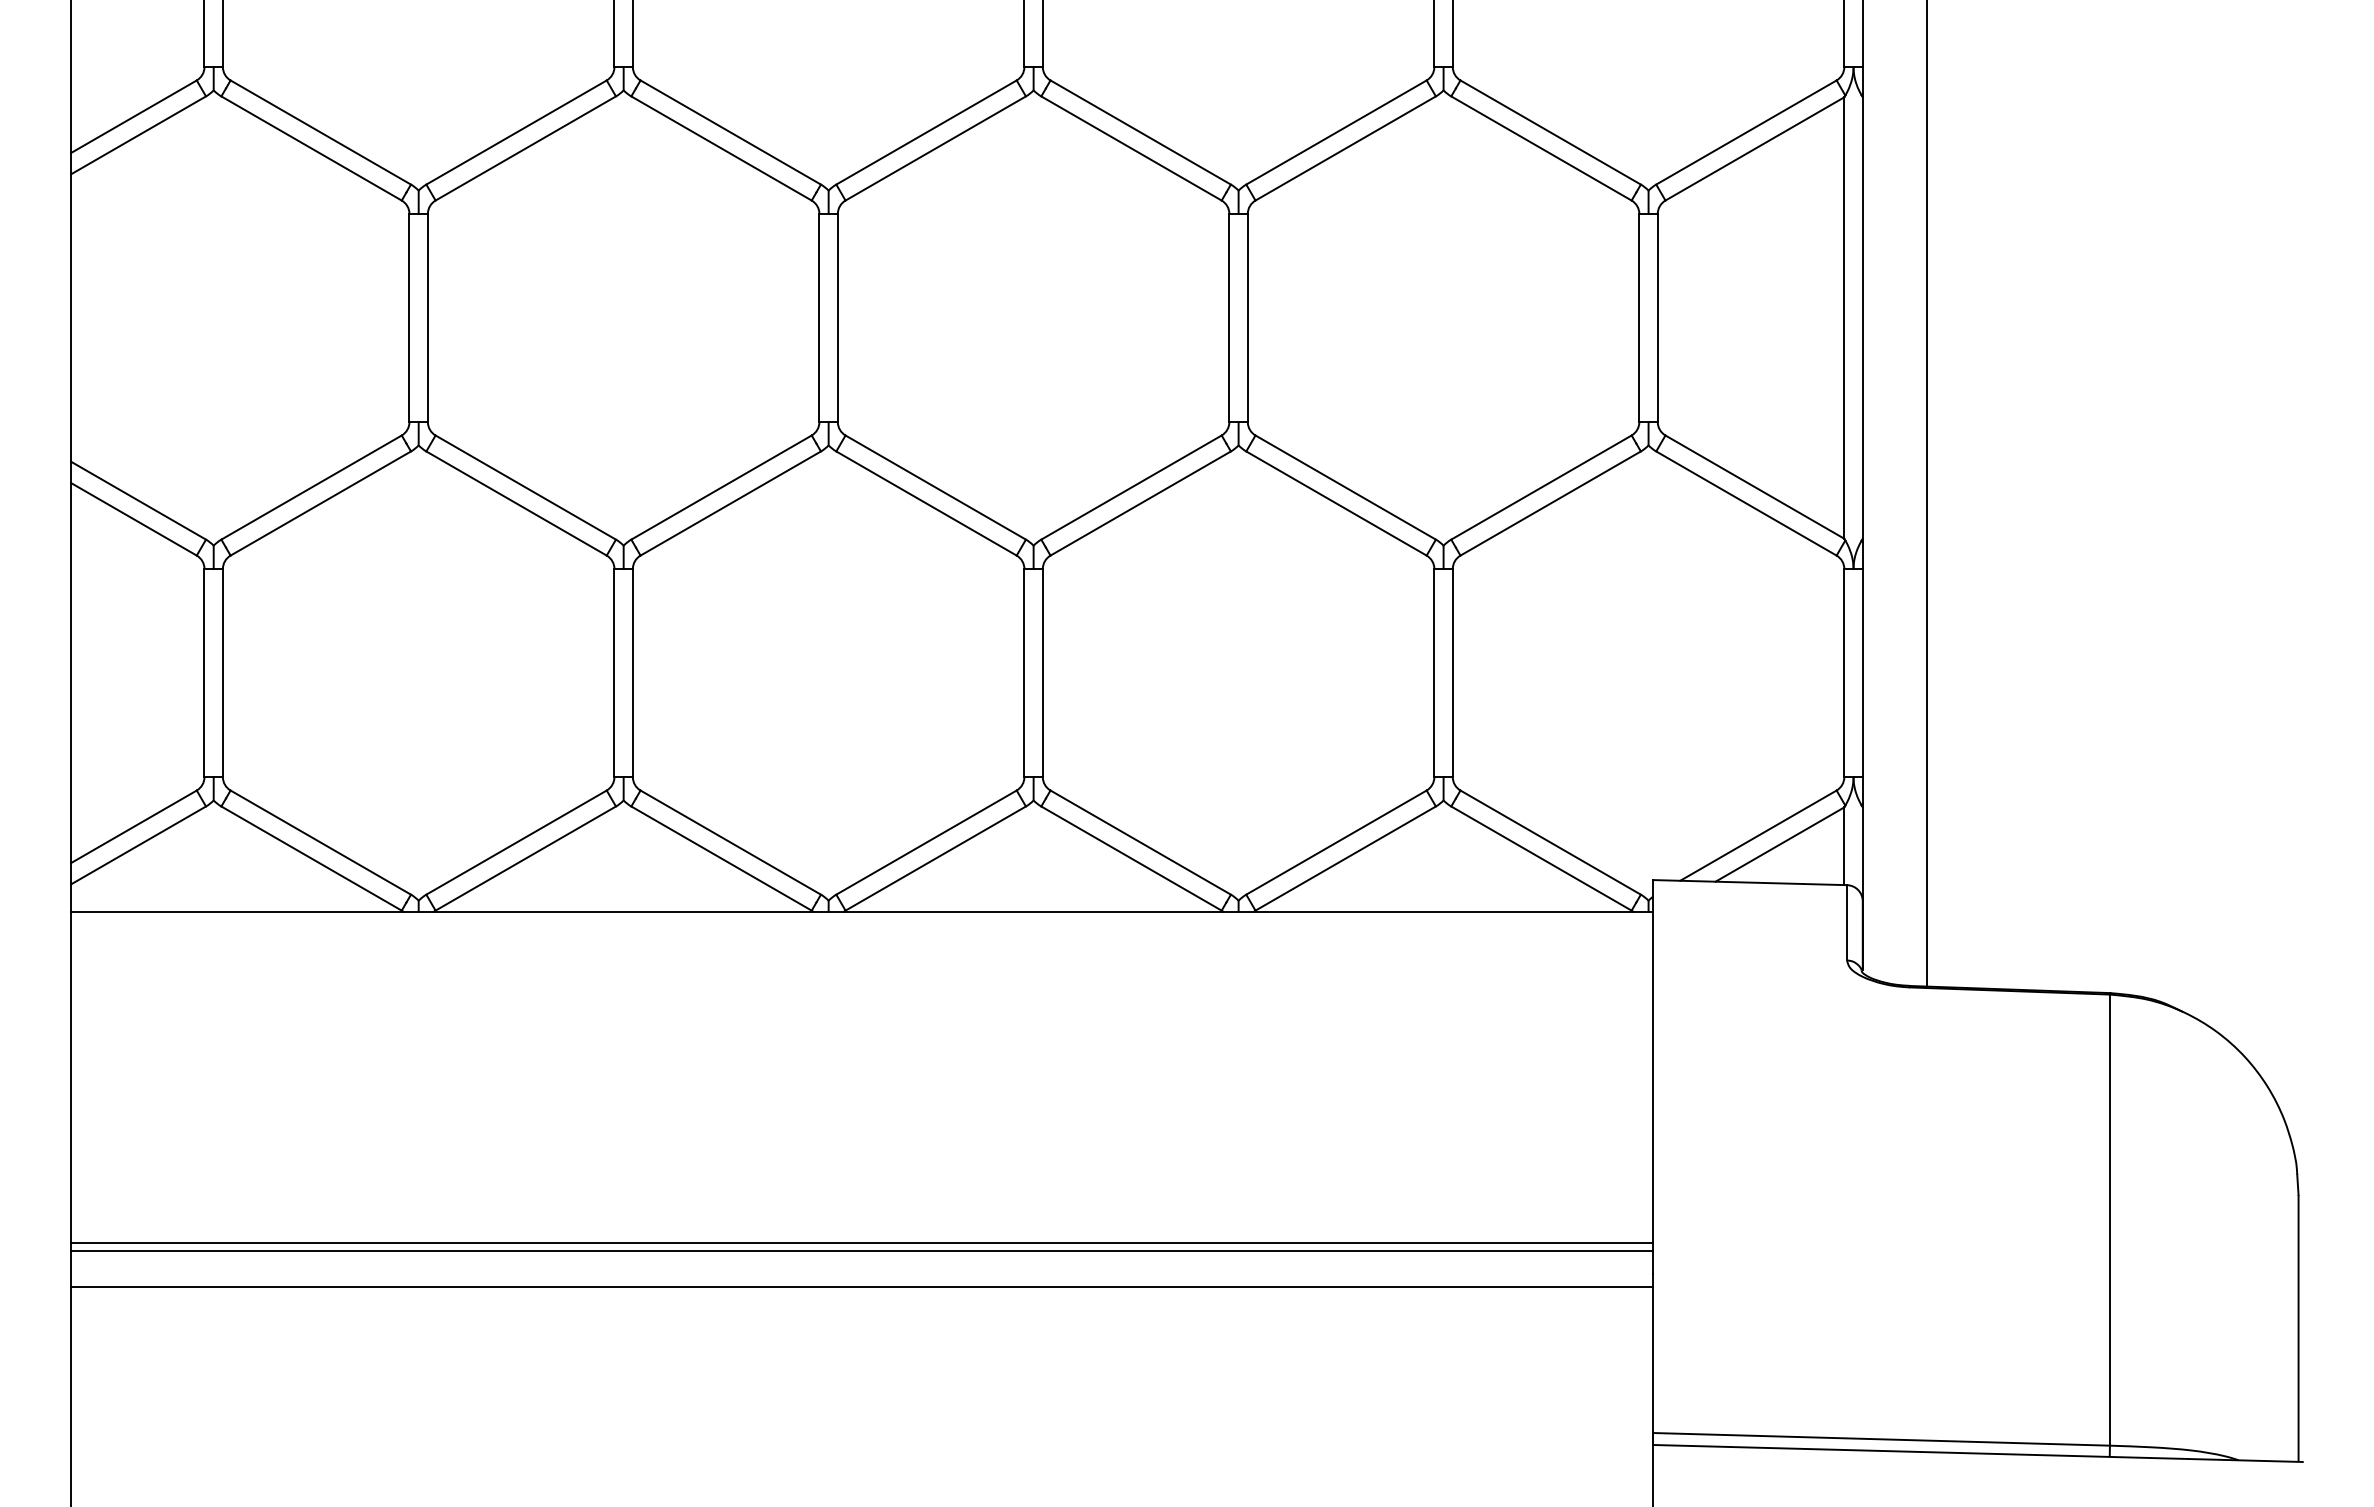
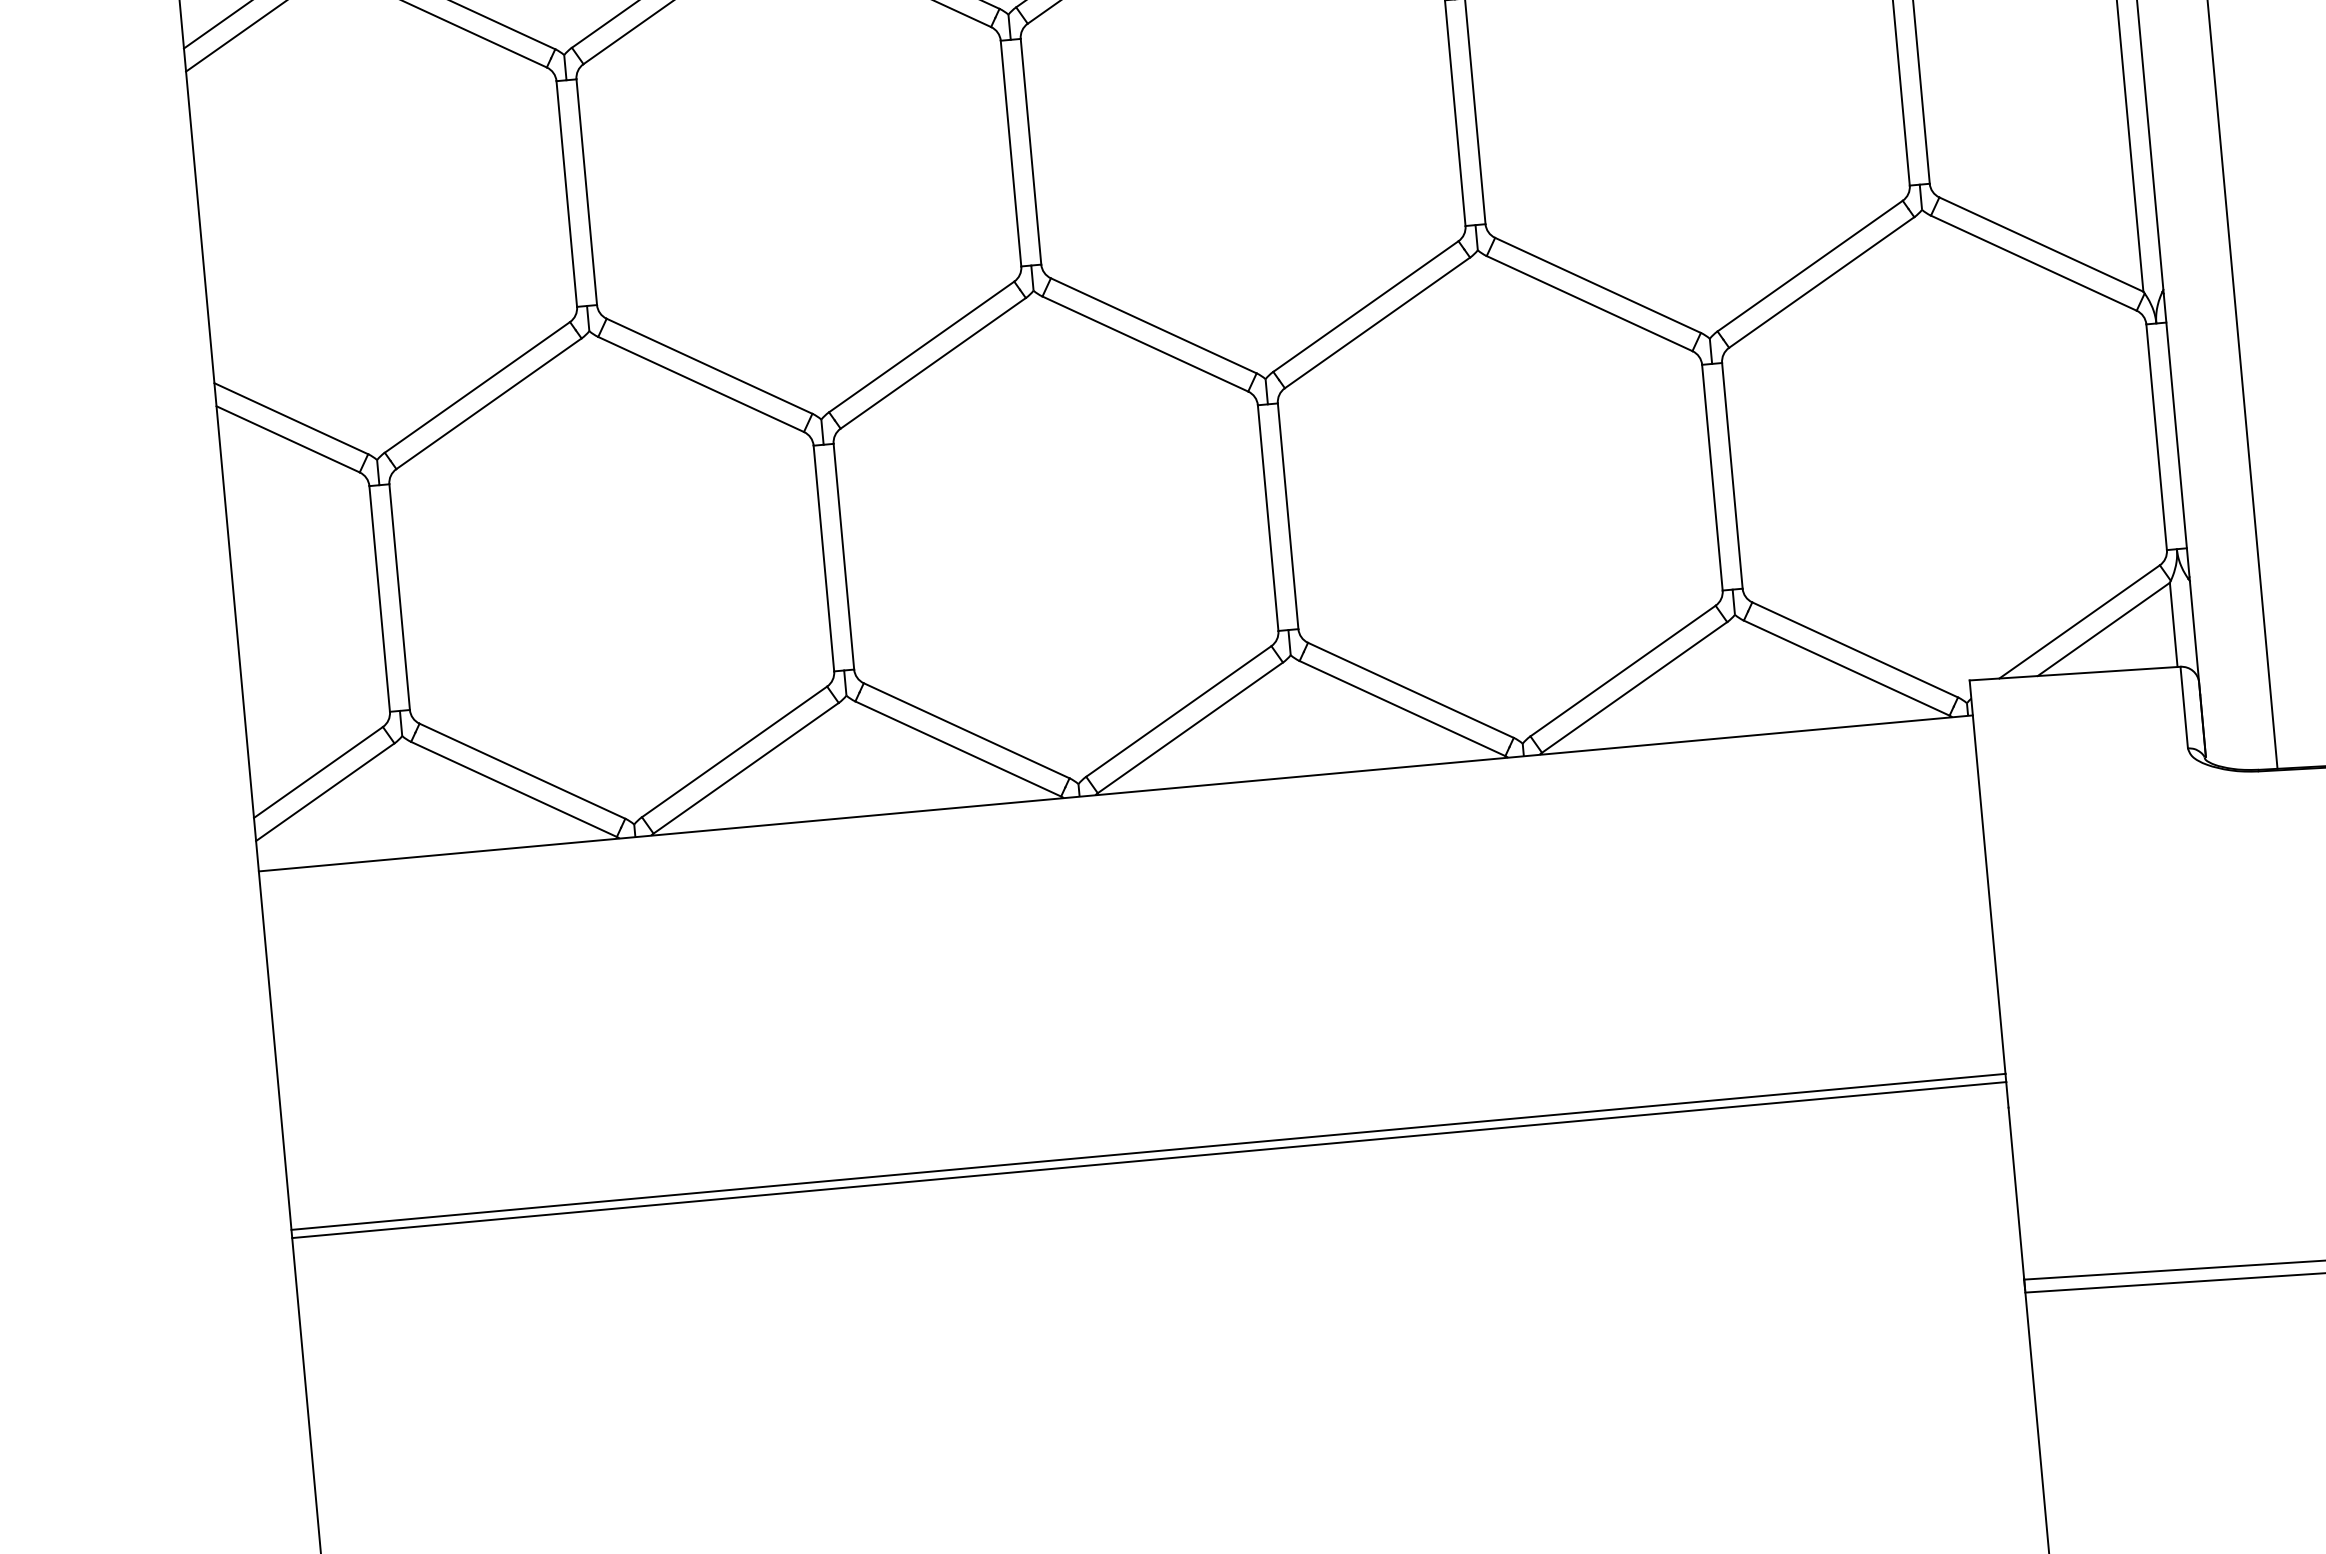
line: (861, 1286) -> (1152, 1198), removed

